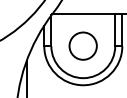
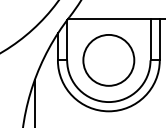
circle: (82, 45) -> (107, 59), size x1.43

